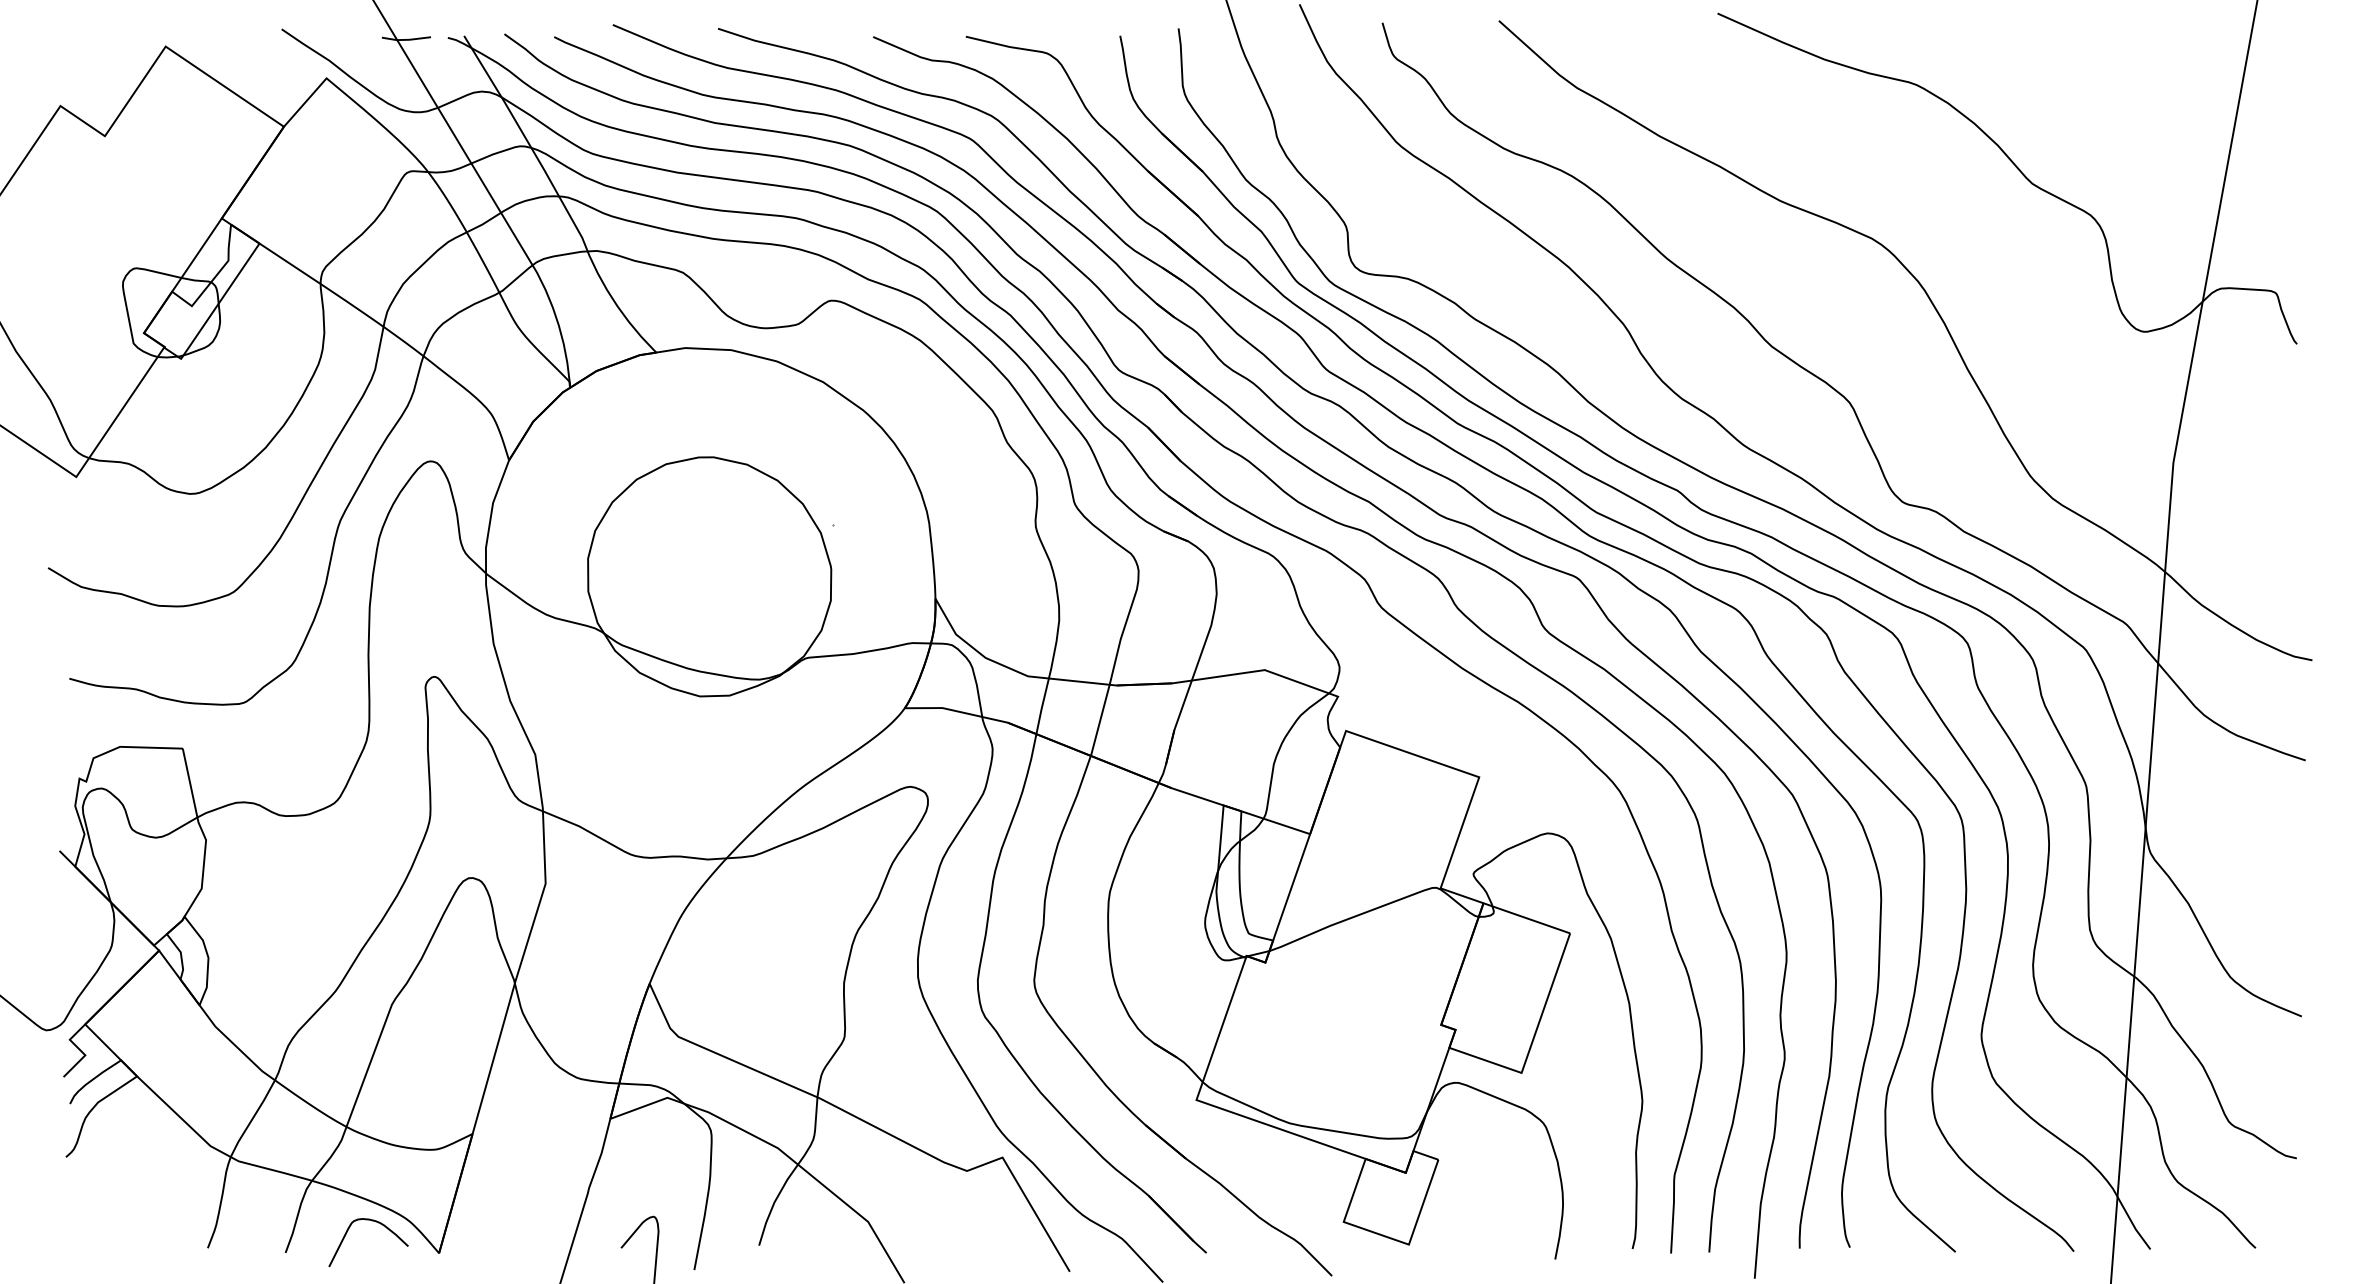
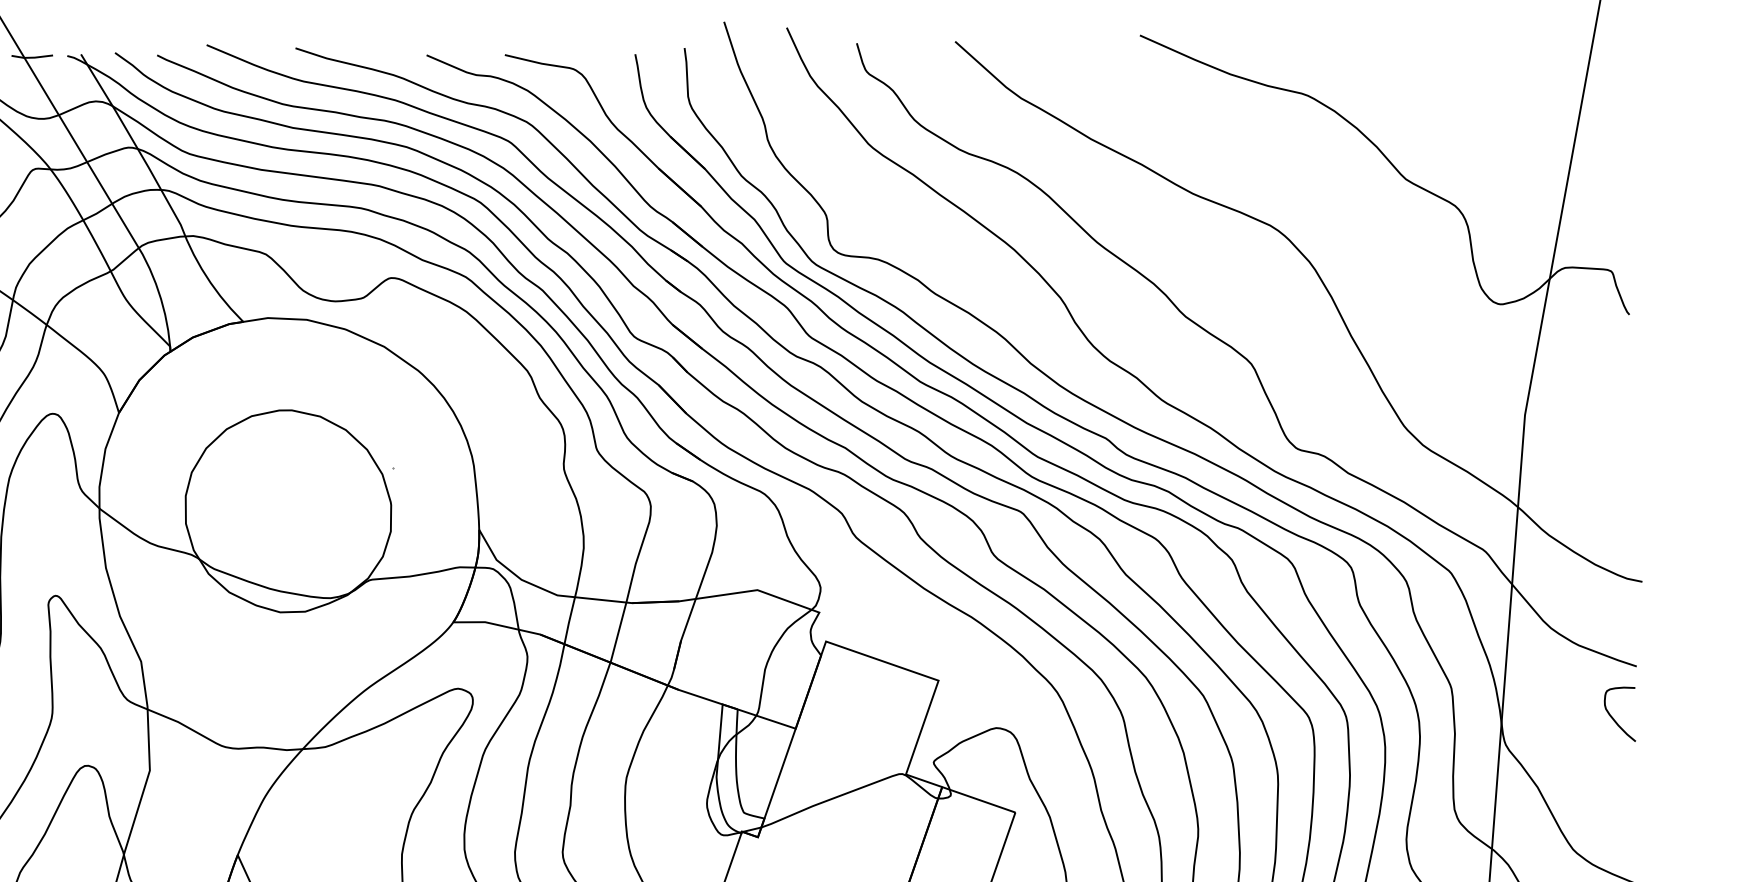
curve: (2277, 820) -> (1612, 717), added

